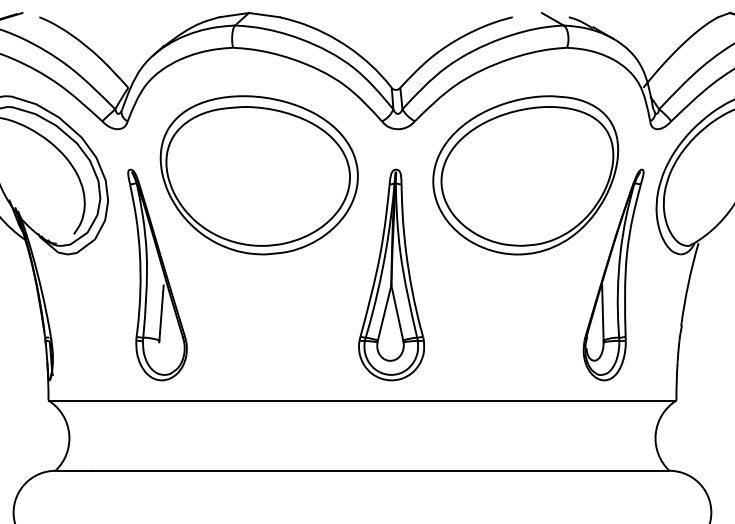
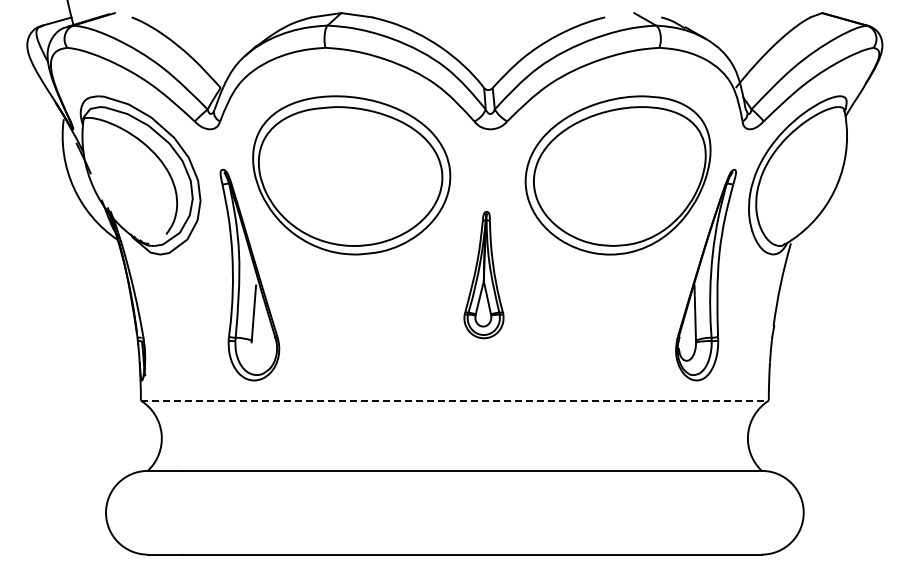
part: (391, 274) -> (483, 274), size x0.6
line: (362, 400) -> (454, 400), solid -> dashed

